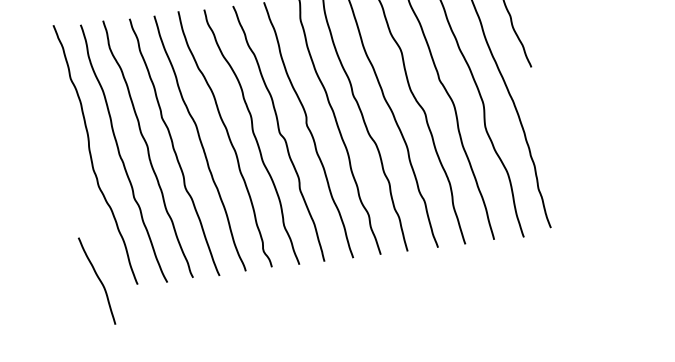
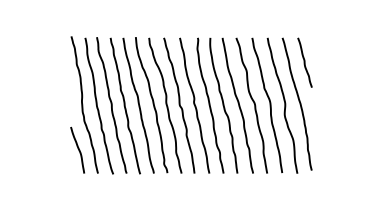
curve: (96, 277) -> (77, 148), moved

